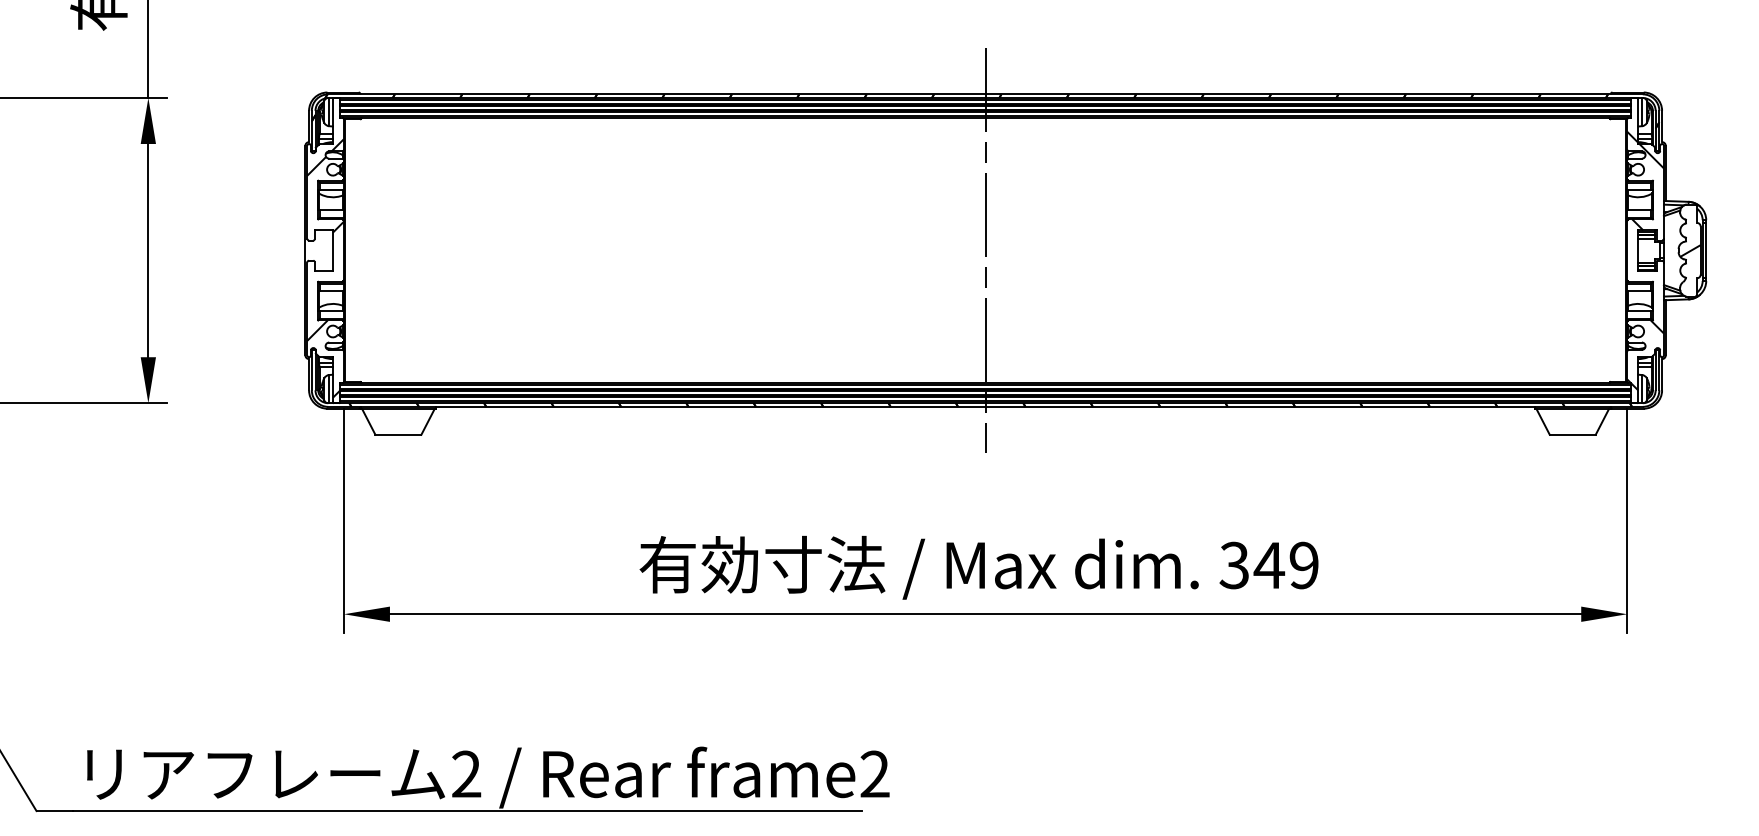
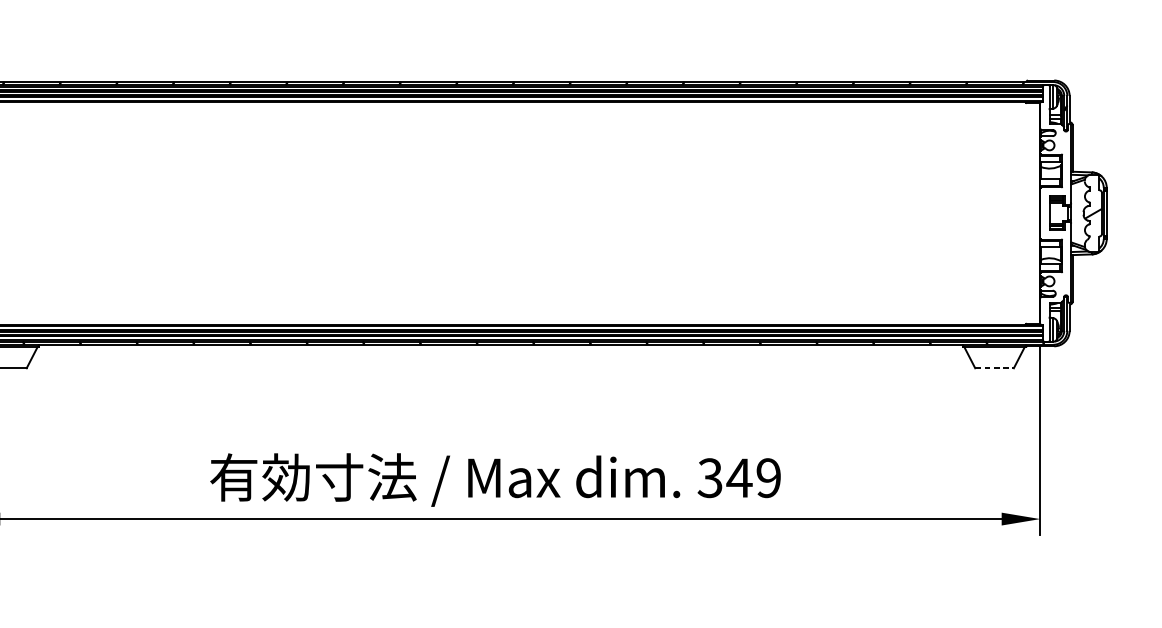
line: (985, 250) -> (500, 213), removed
hatch: (1645, 260) -> (1055, 221), removed
line: (1572, 434) -> (994, 367), solid -> dashed

